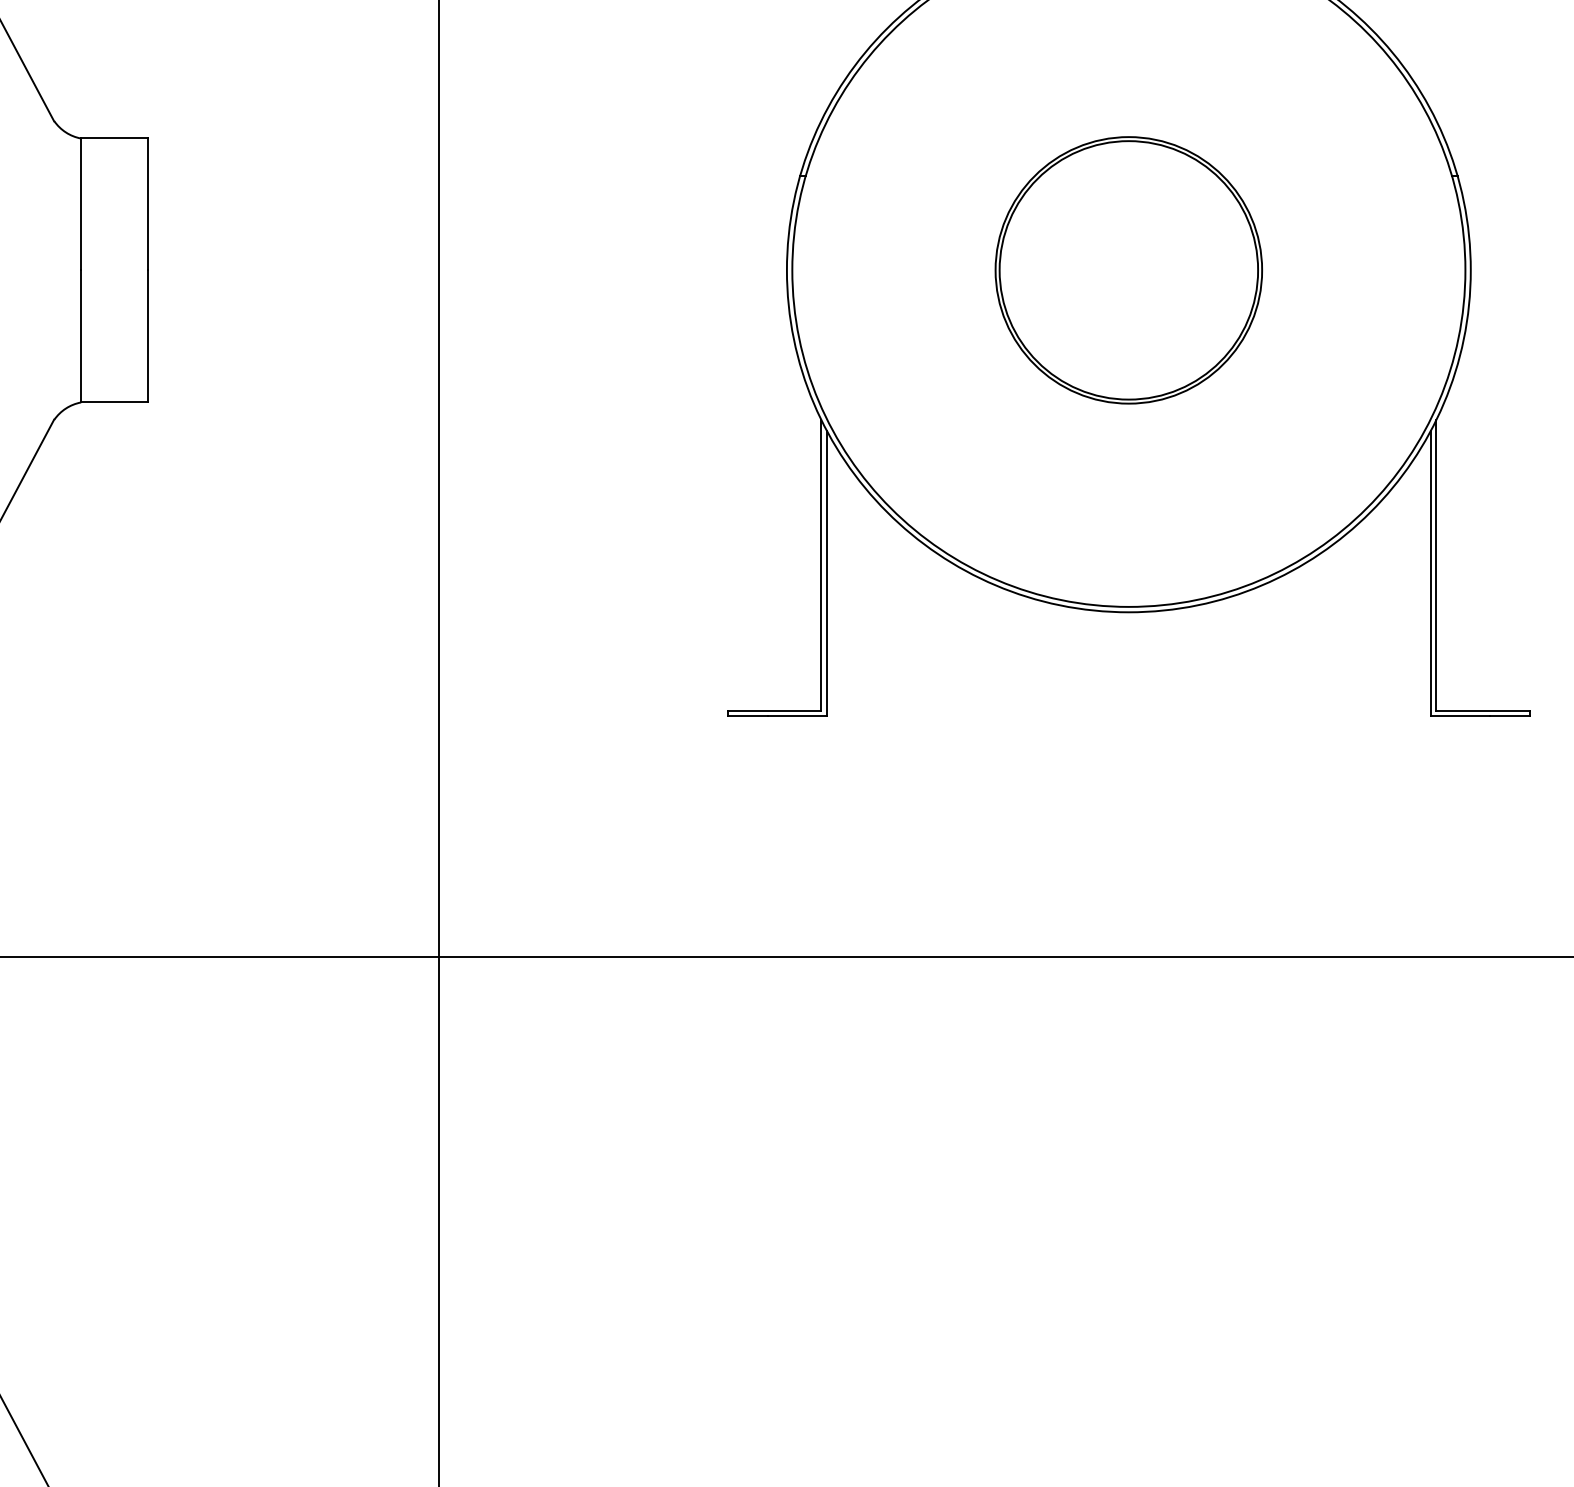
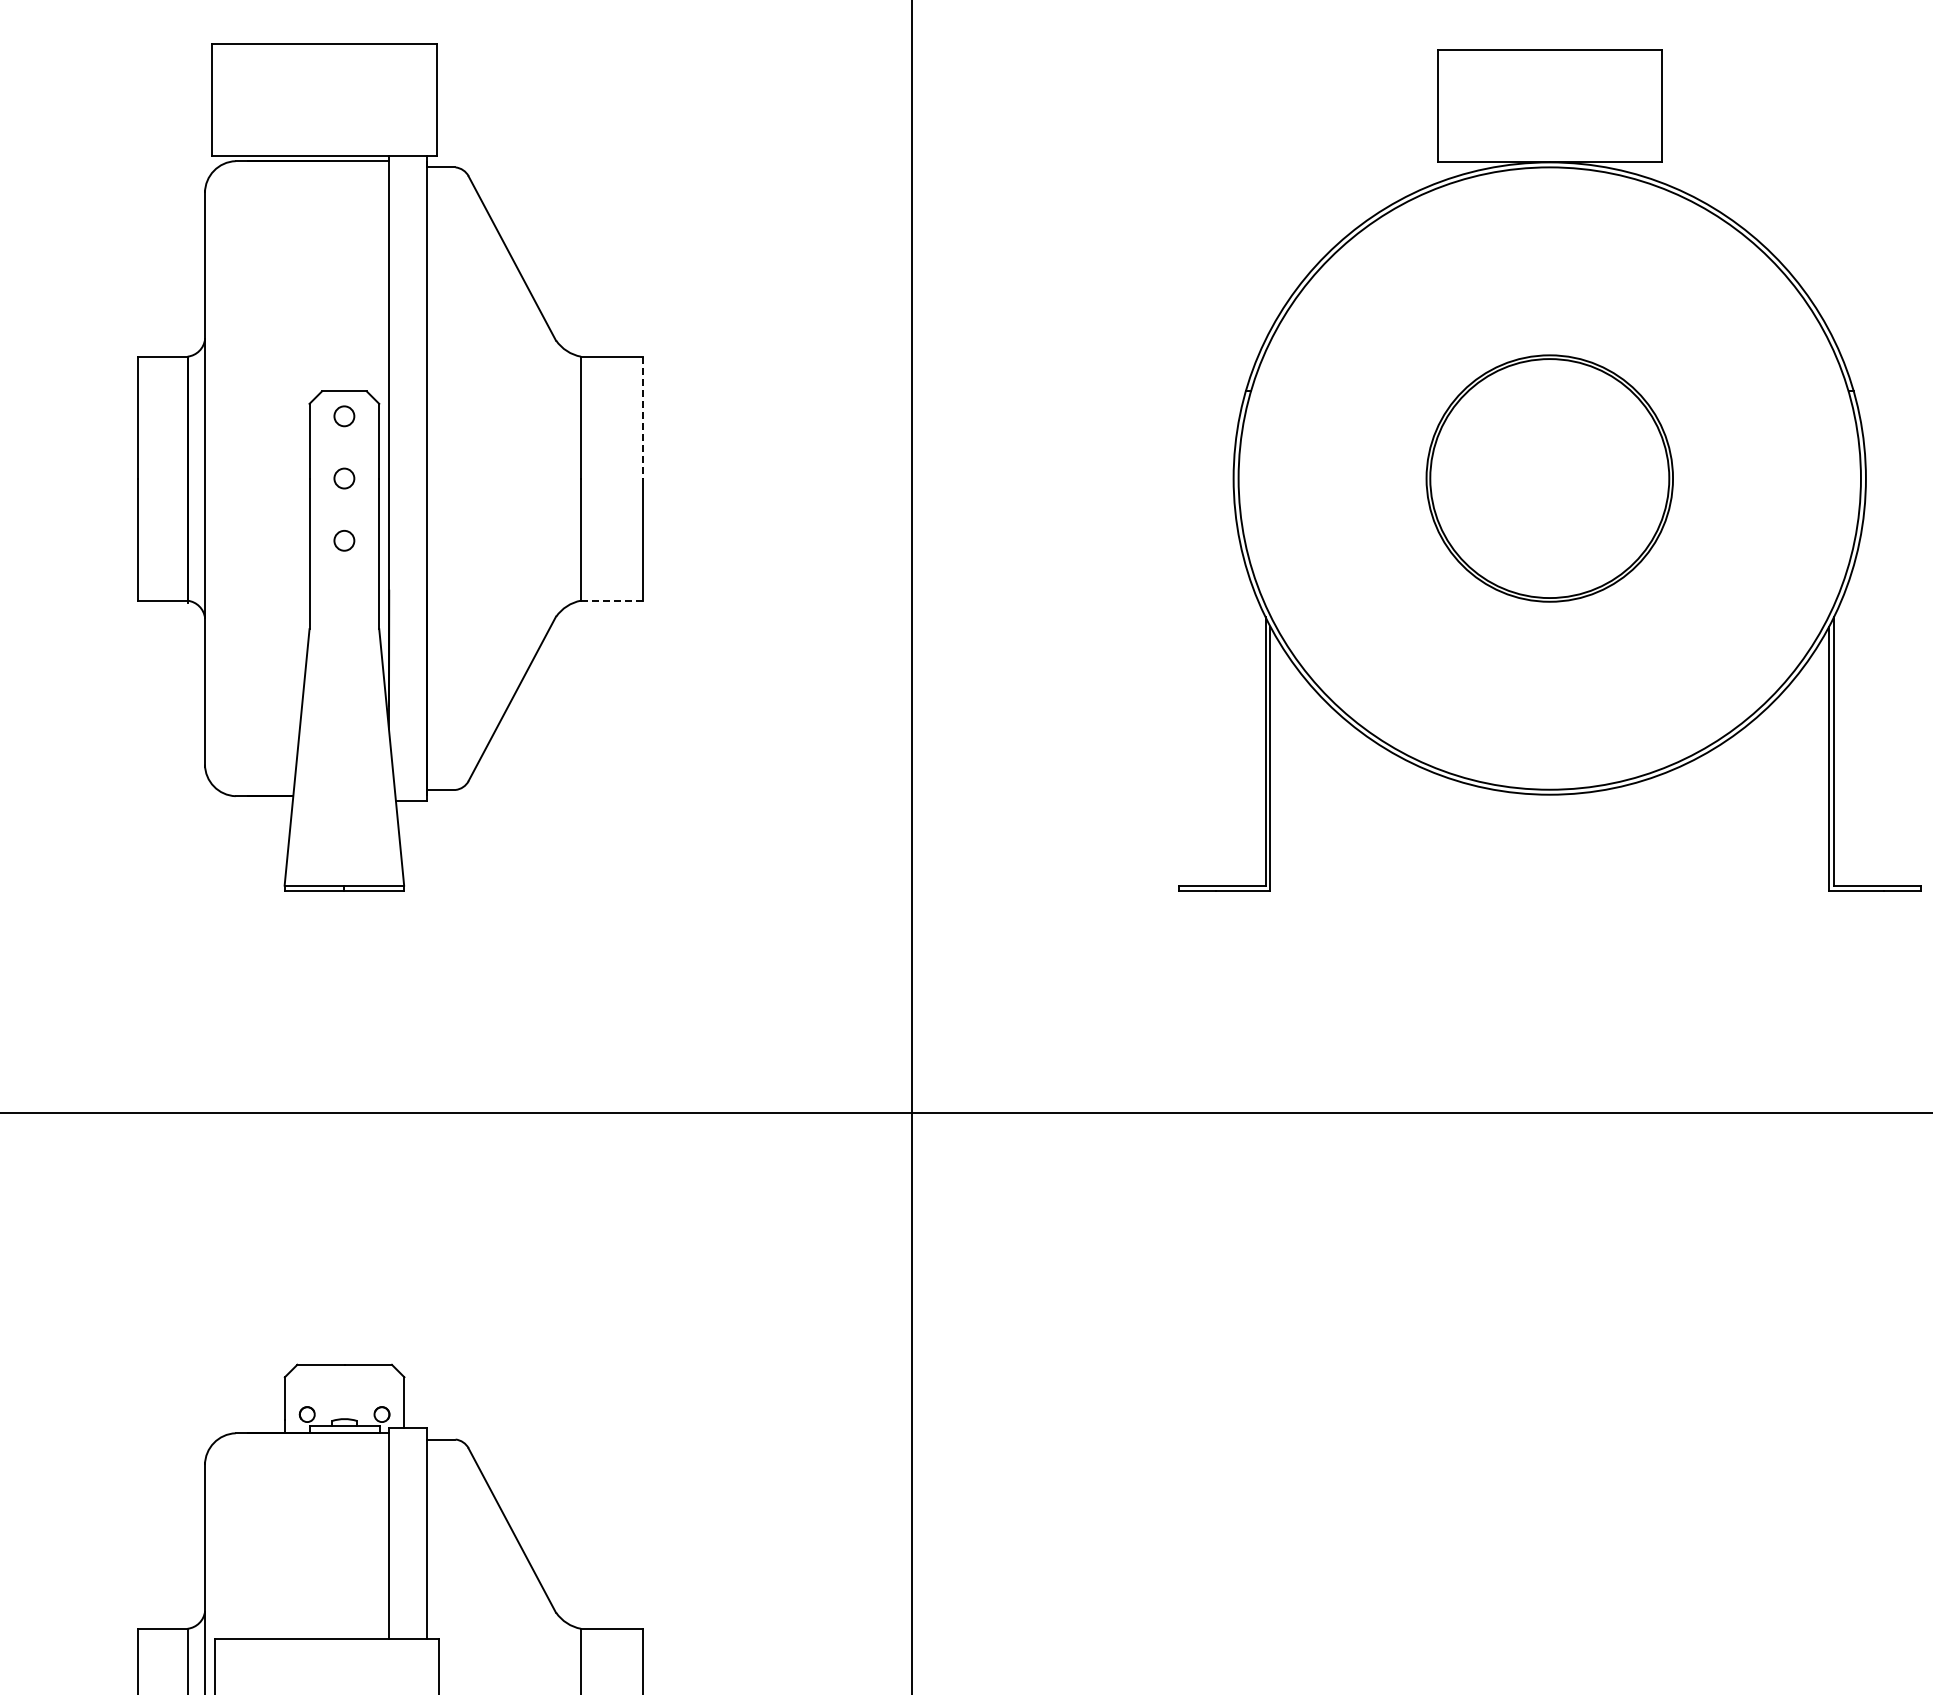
line: (148, 204) -> (643, 417), solid -> dashed
line: (114, 402) -> (611, 600), solid -> dashed

